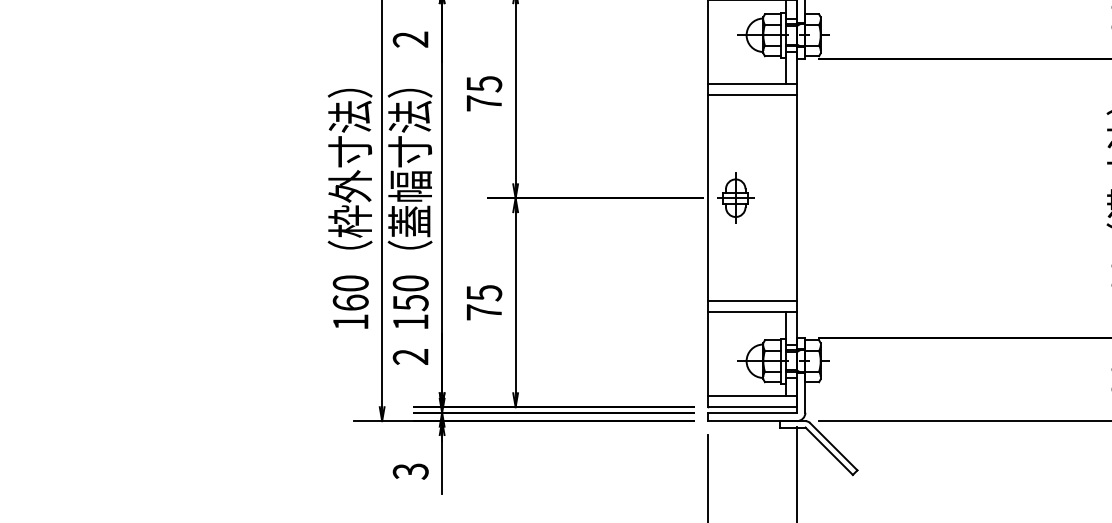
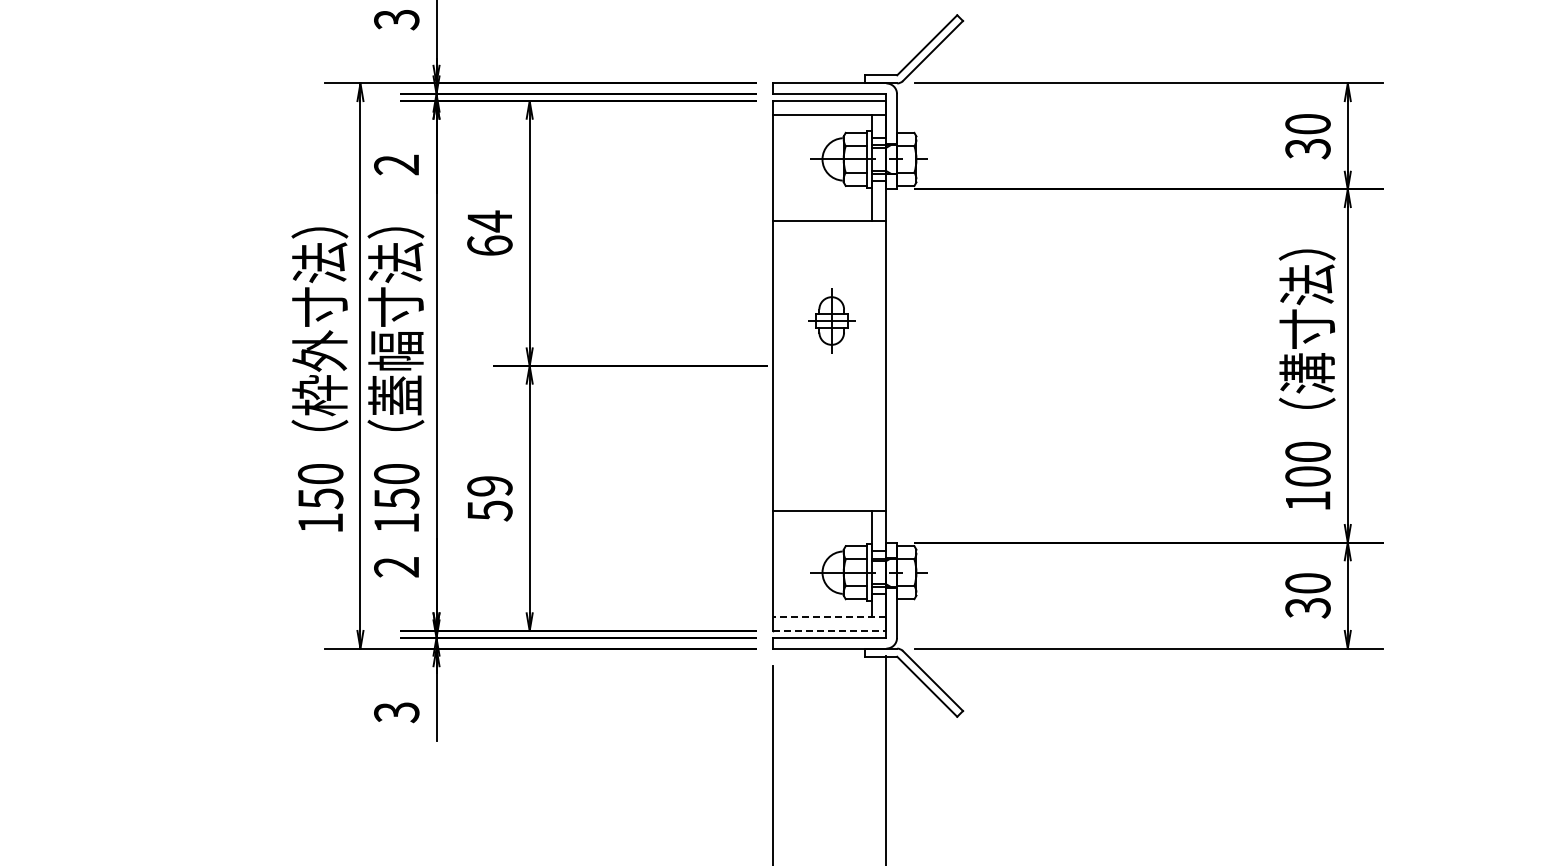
text: (483, 92) -> (489, 232), 75 -> 64
line: (752, 95) -> (829, 235), removed
part: (735, 197) -> (831, 320), moved
line: (752, 301) -> (829, 496), removed
text: (350, 302) -> (320, 498), 160 -> 150
text: (483, 302) -> (489, 498), 75 -> 59
line: (752, 395) -> (829, 616), solid -> dashed
line: (752, 406) -> (829, 630), solid -> dashed

